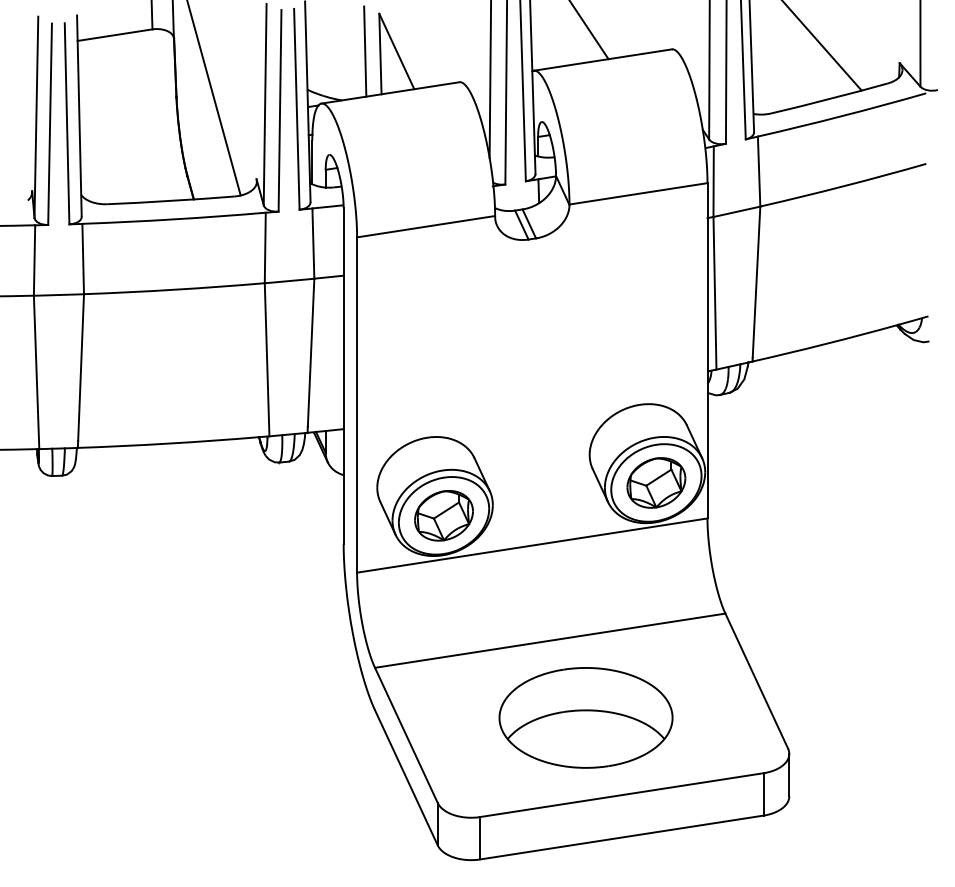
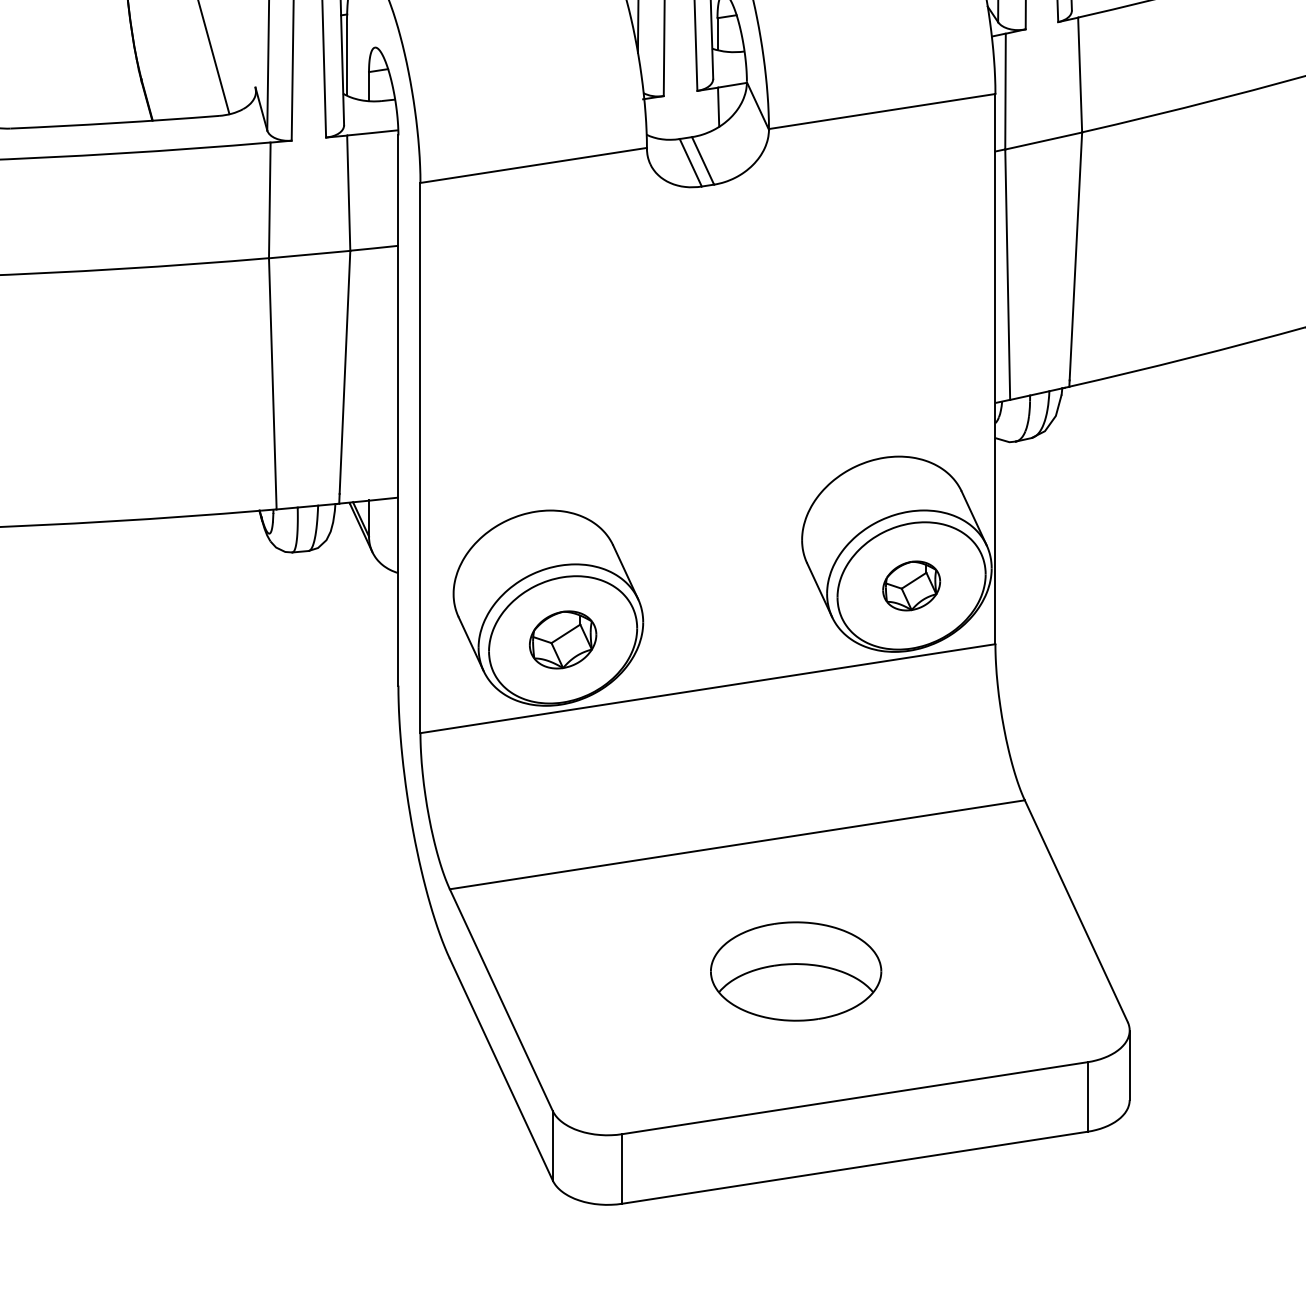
part: (656, 482) -> (911, 585), size x0.6
part: (443, 515) -> (562, 639), size x0.7
part: (585, 717) -> (795, 970), size x0.6

